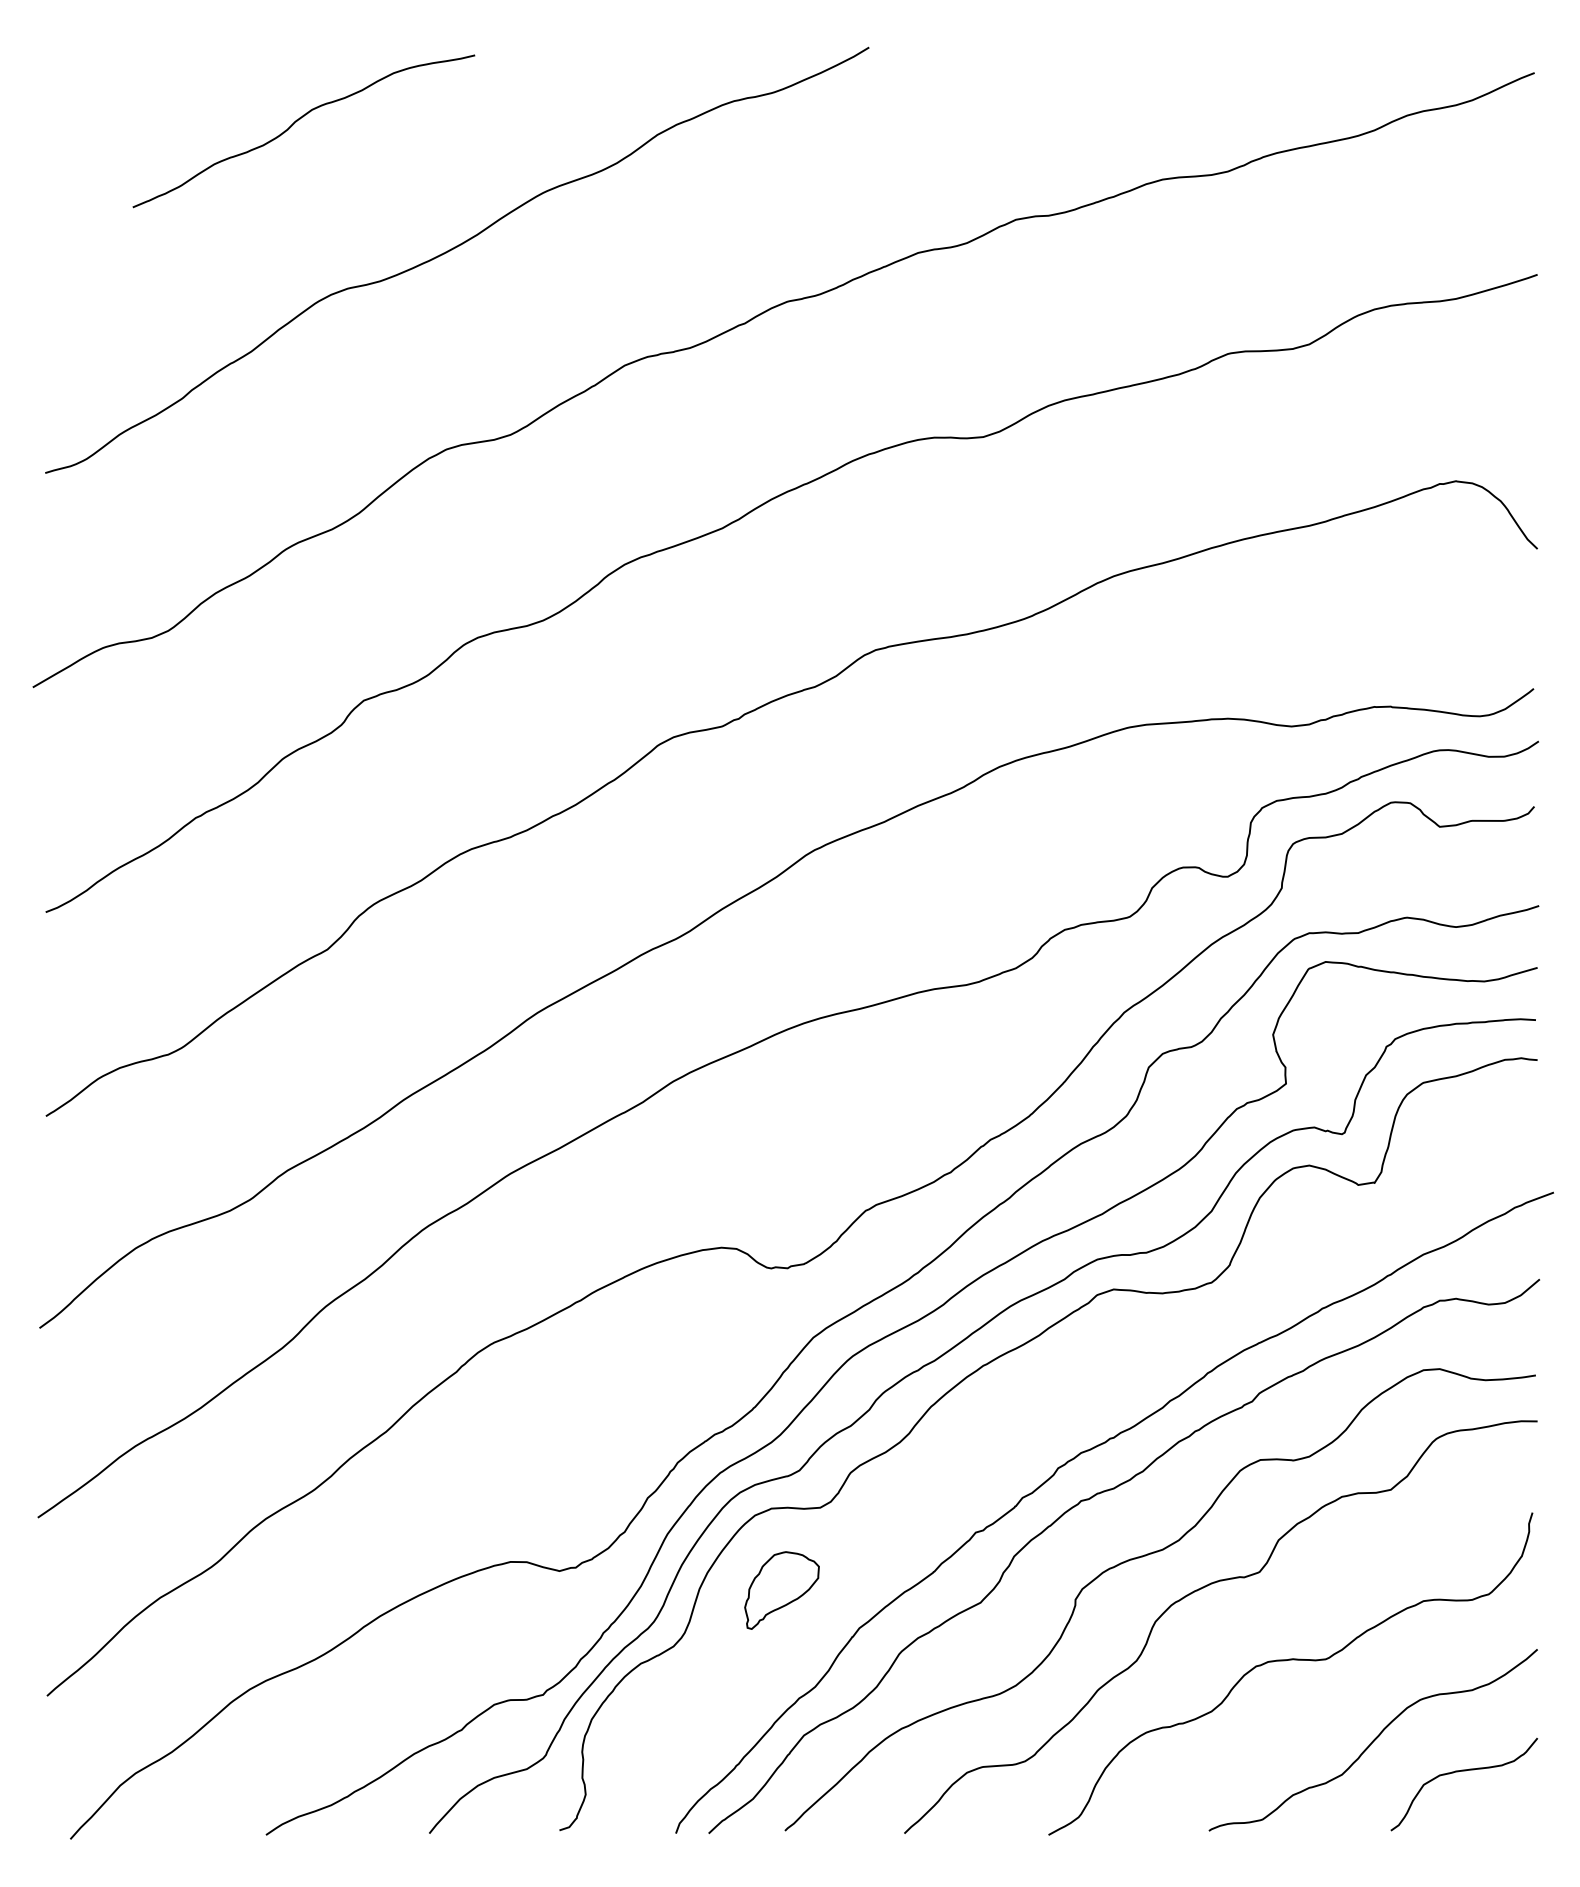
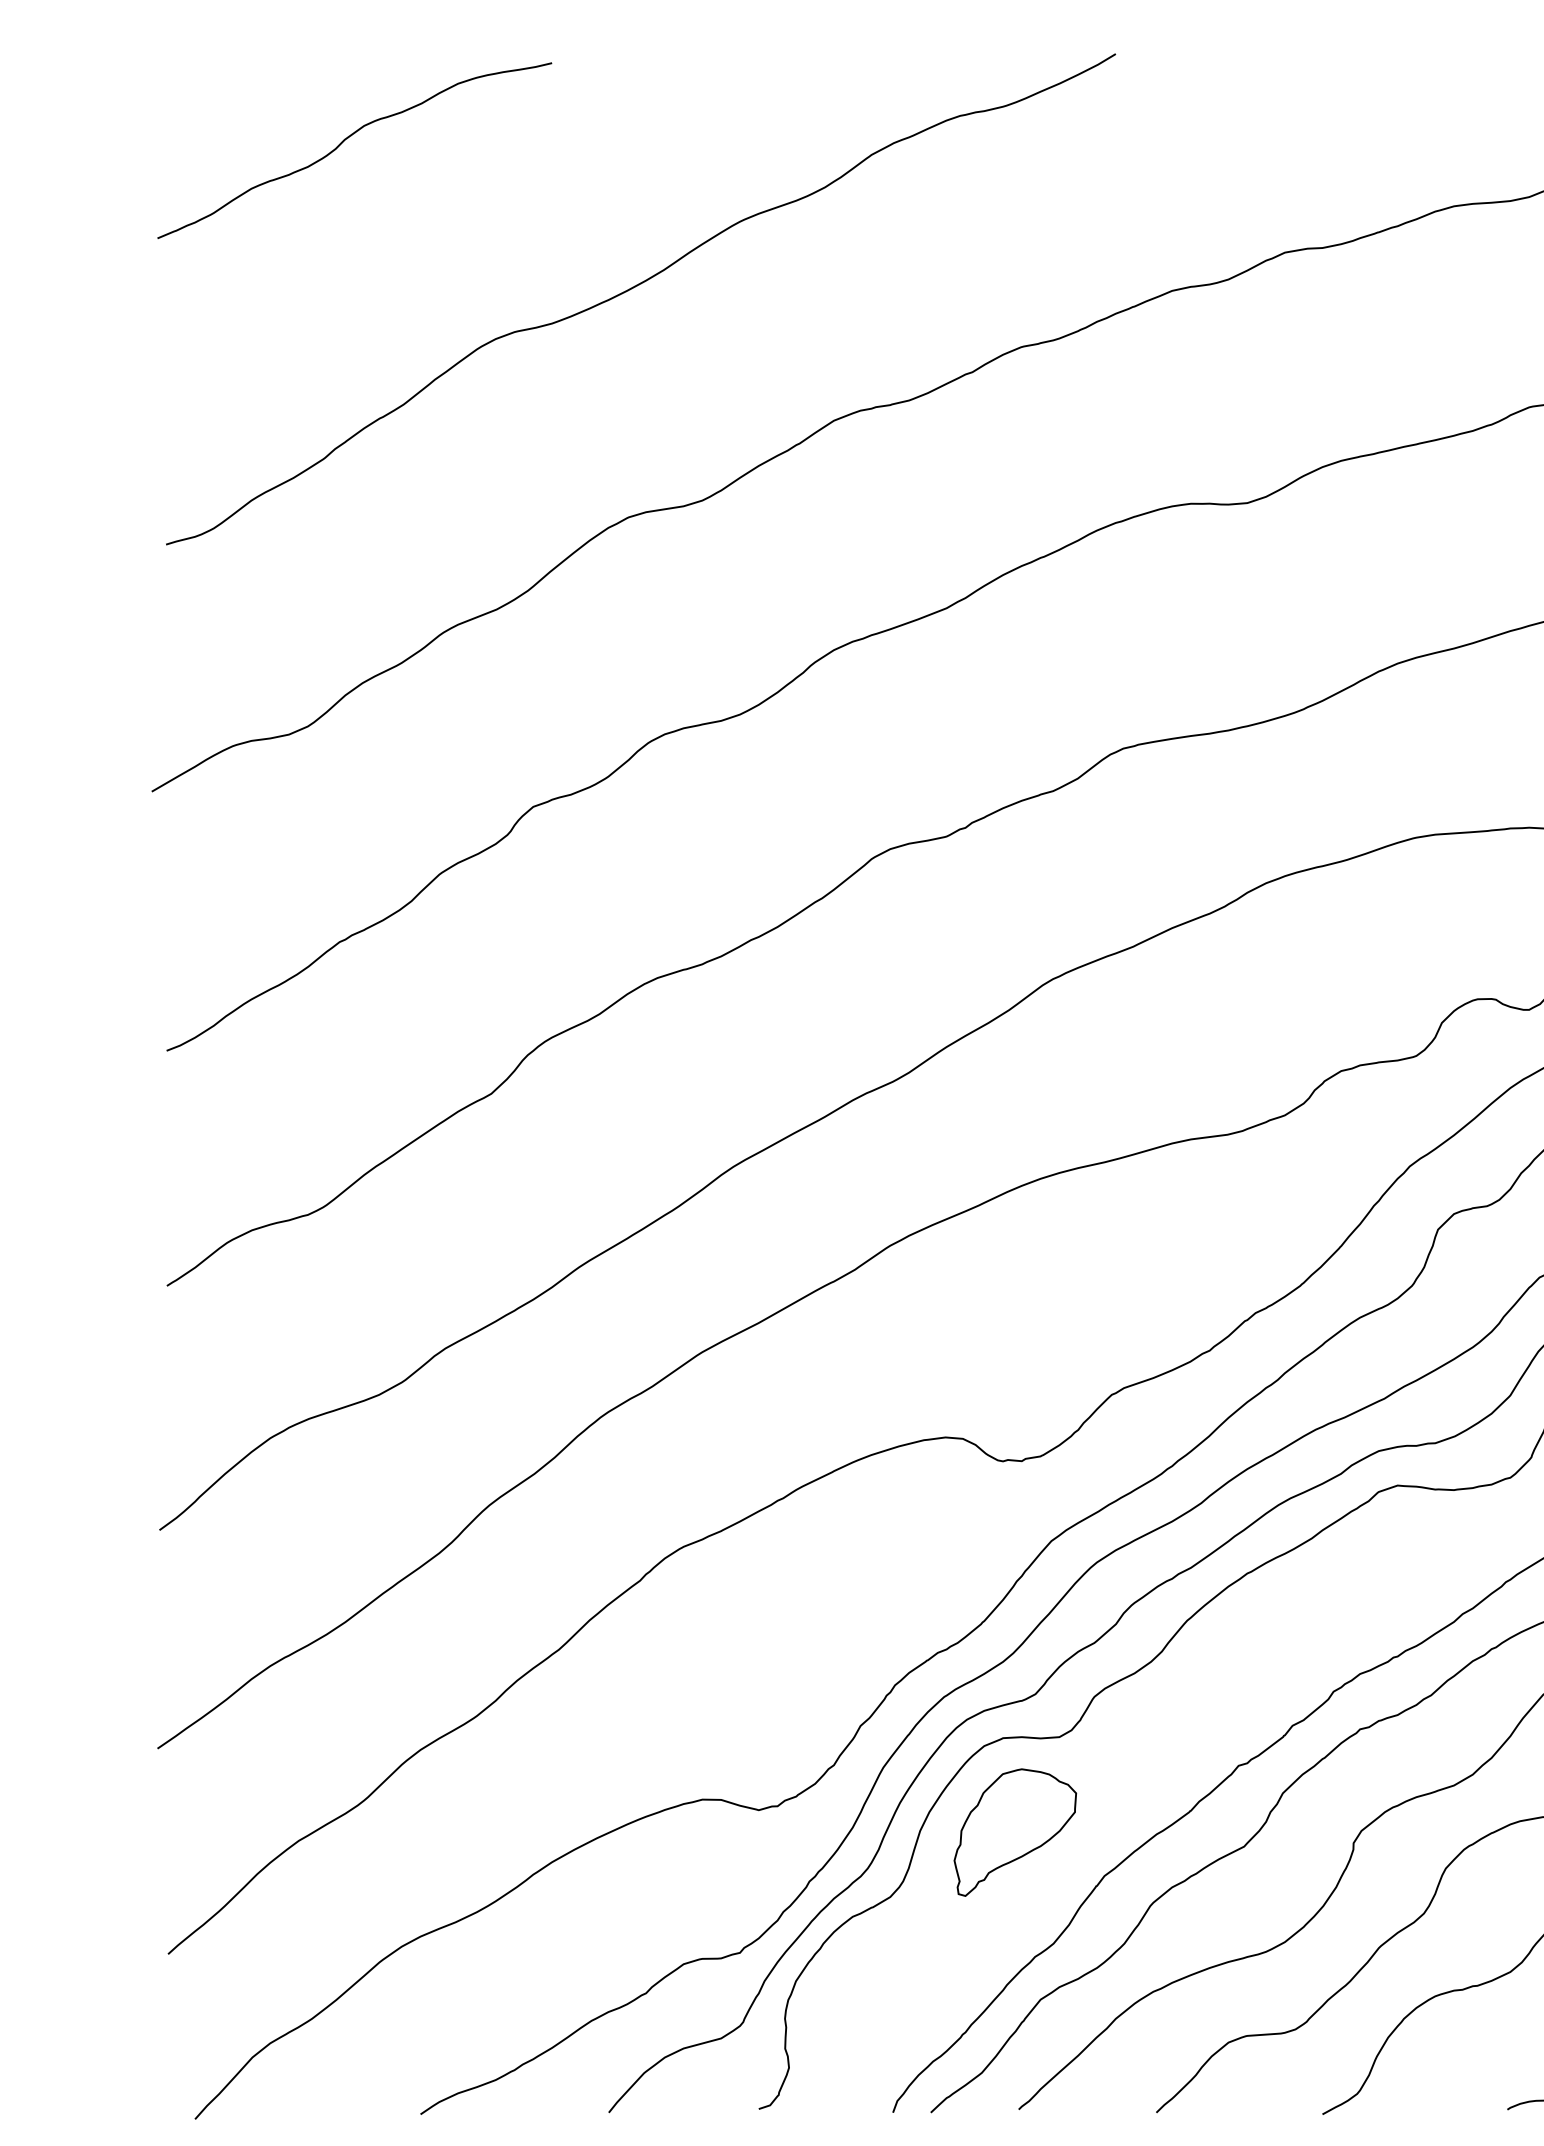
curve: (295, 123) -> (345, 141), moved
part: (781, 1590) -> (1014, 1832), size x1.43

